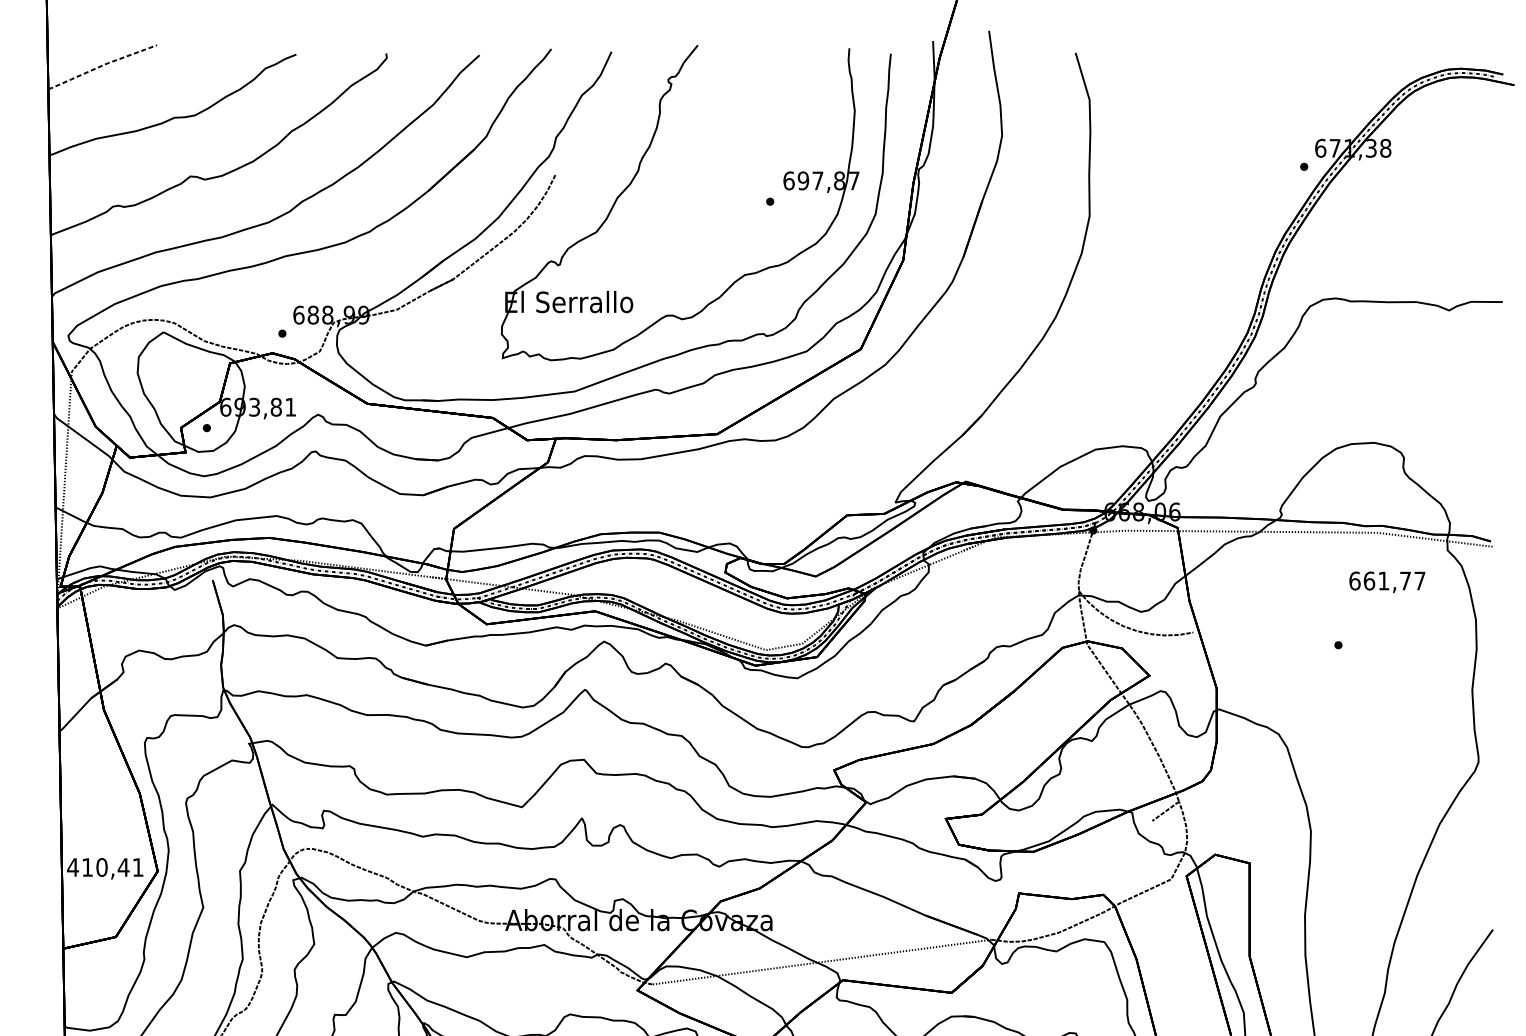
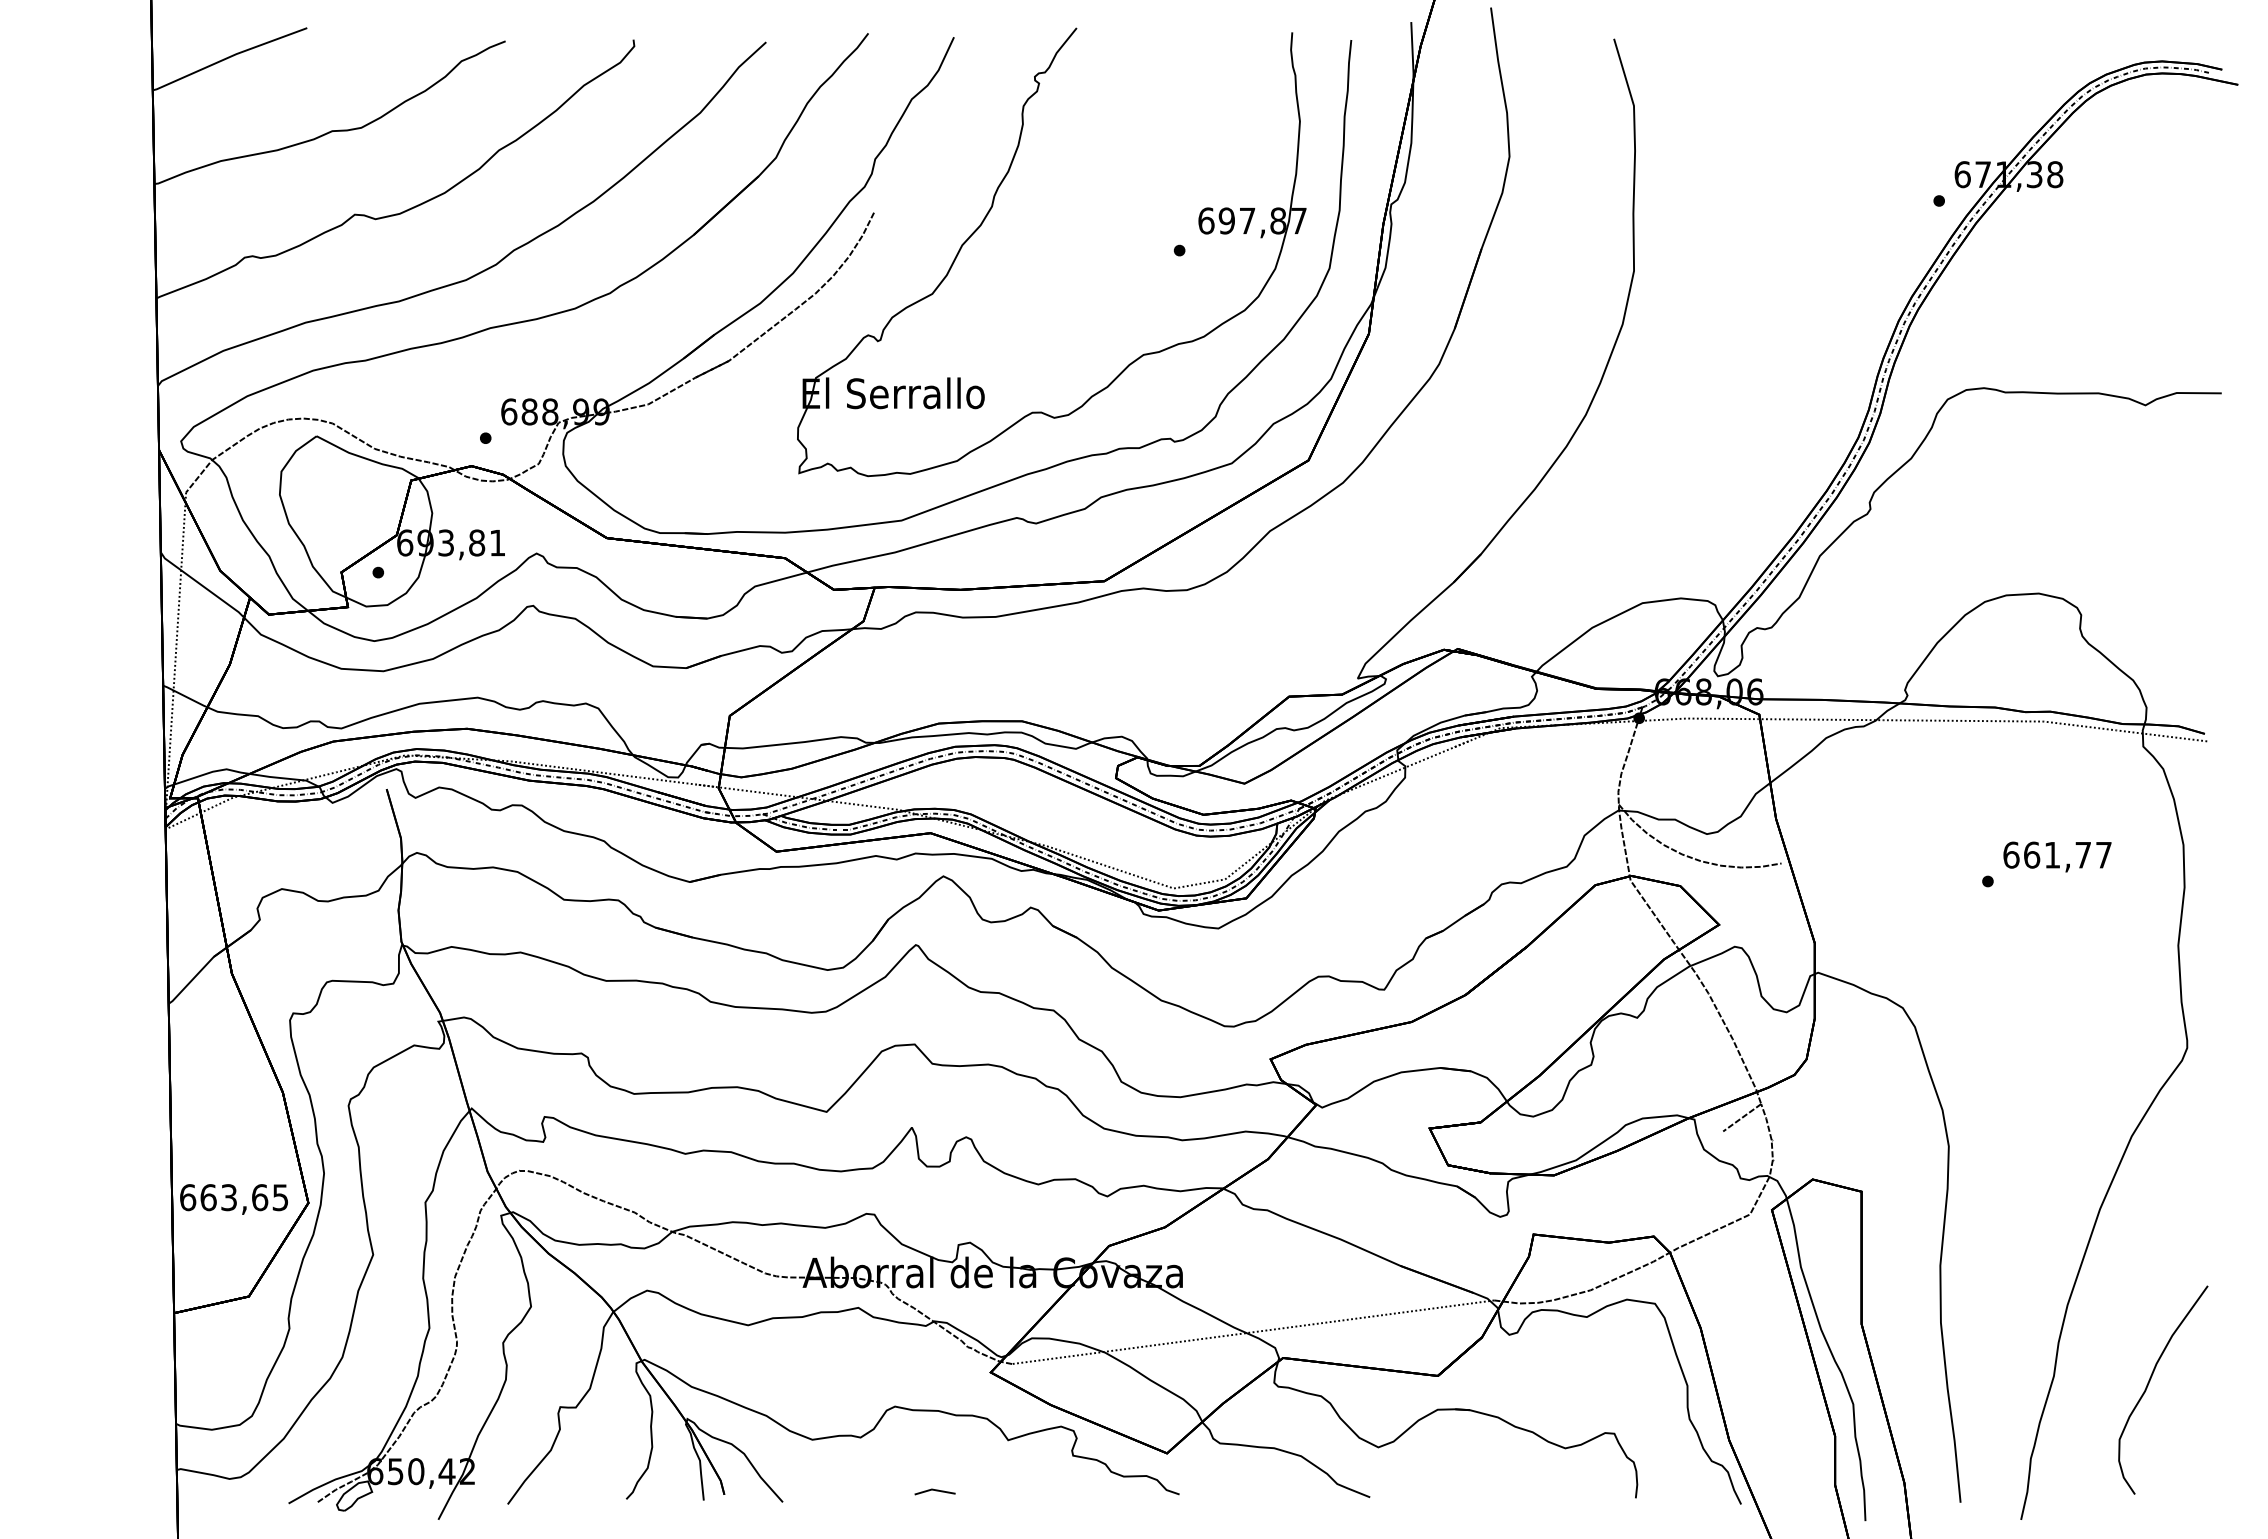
line: (102, 65) -> (229, 57), dashed -> solid
text: (1387, 581) -> (2057, 856), moved
text: (105, 867) -> (233, 1197), 410,41 -> 663,65

